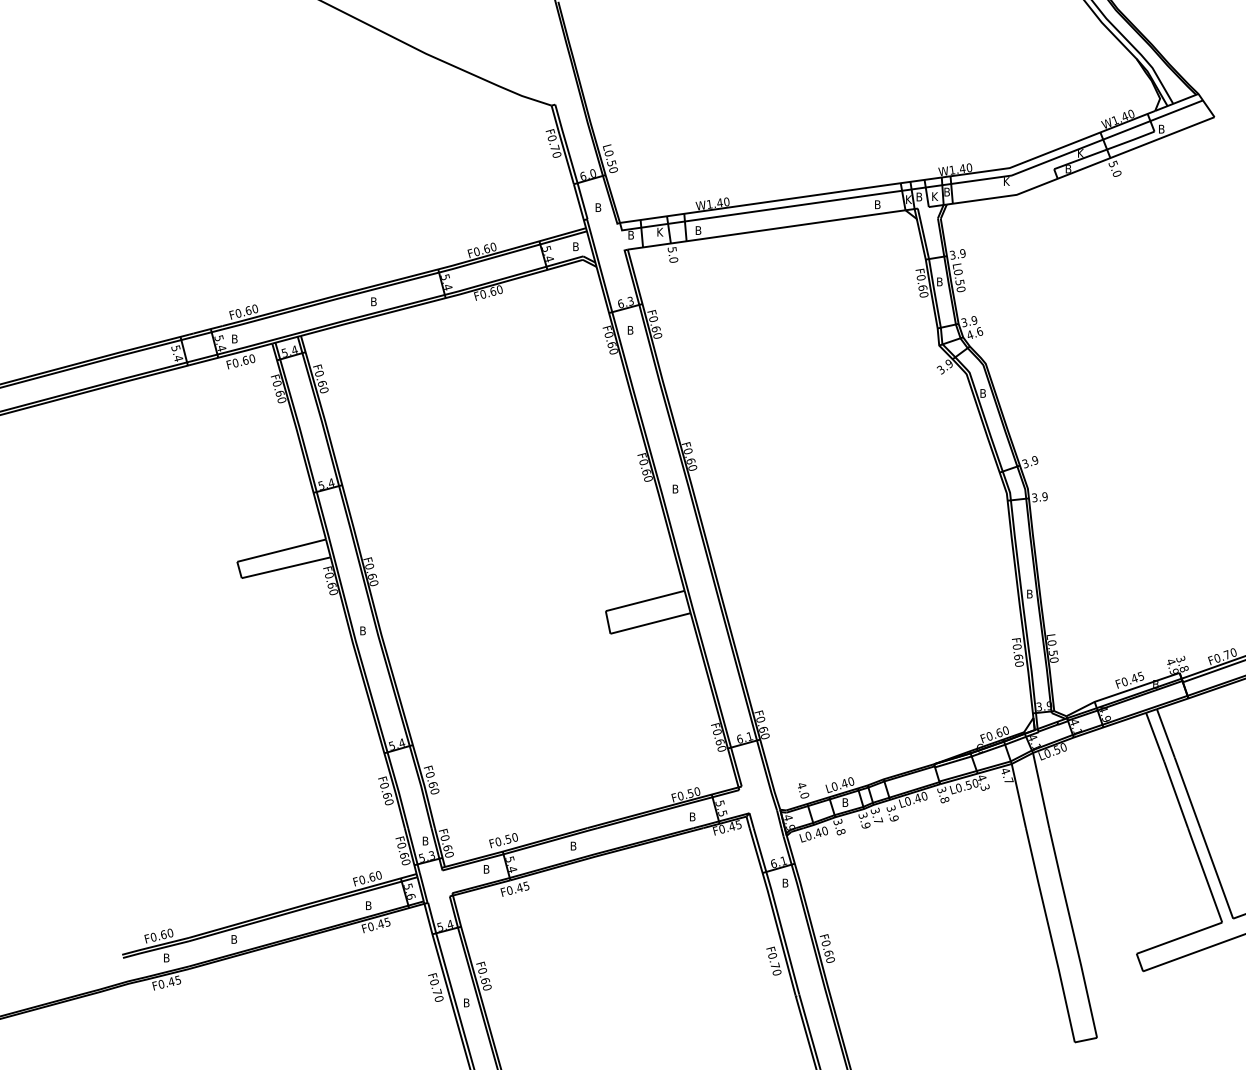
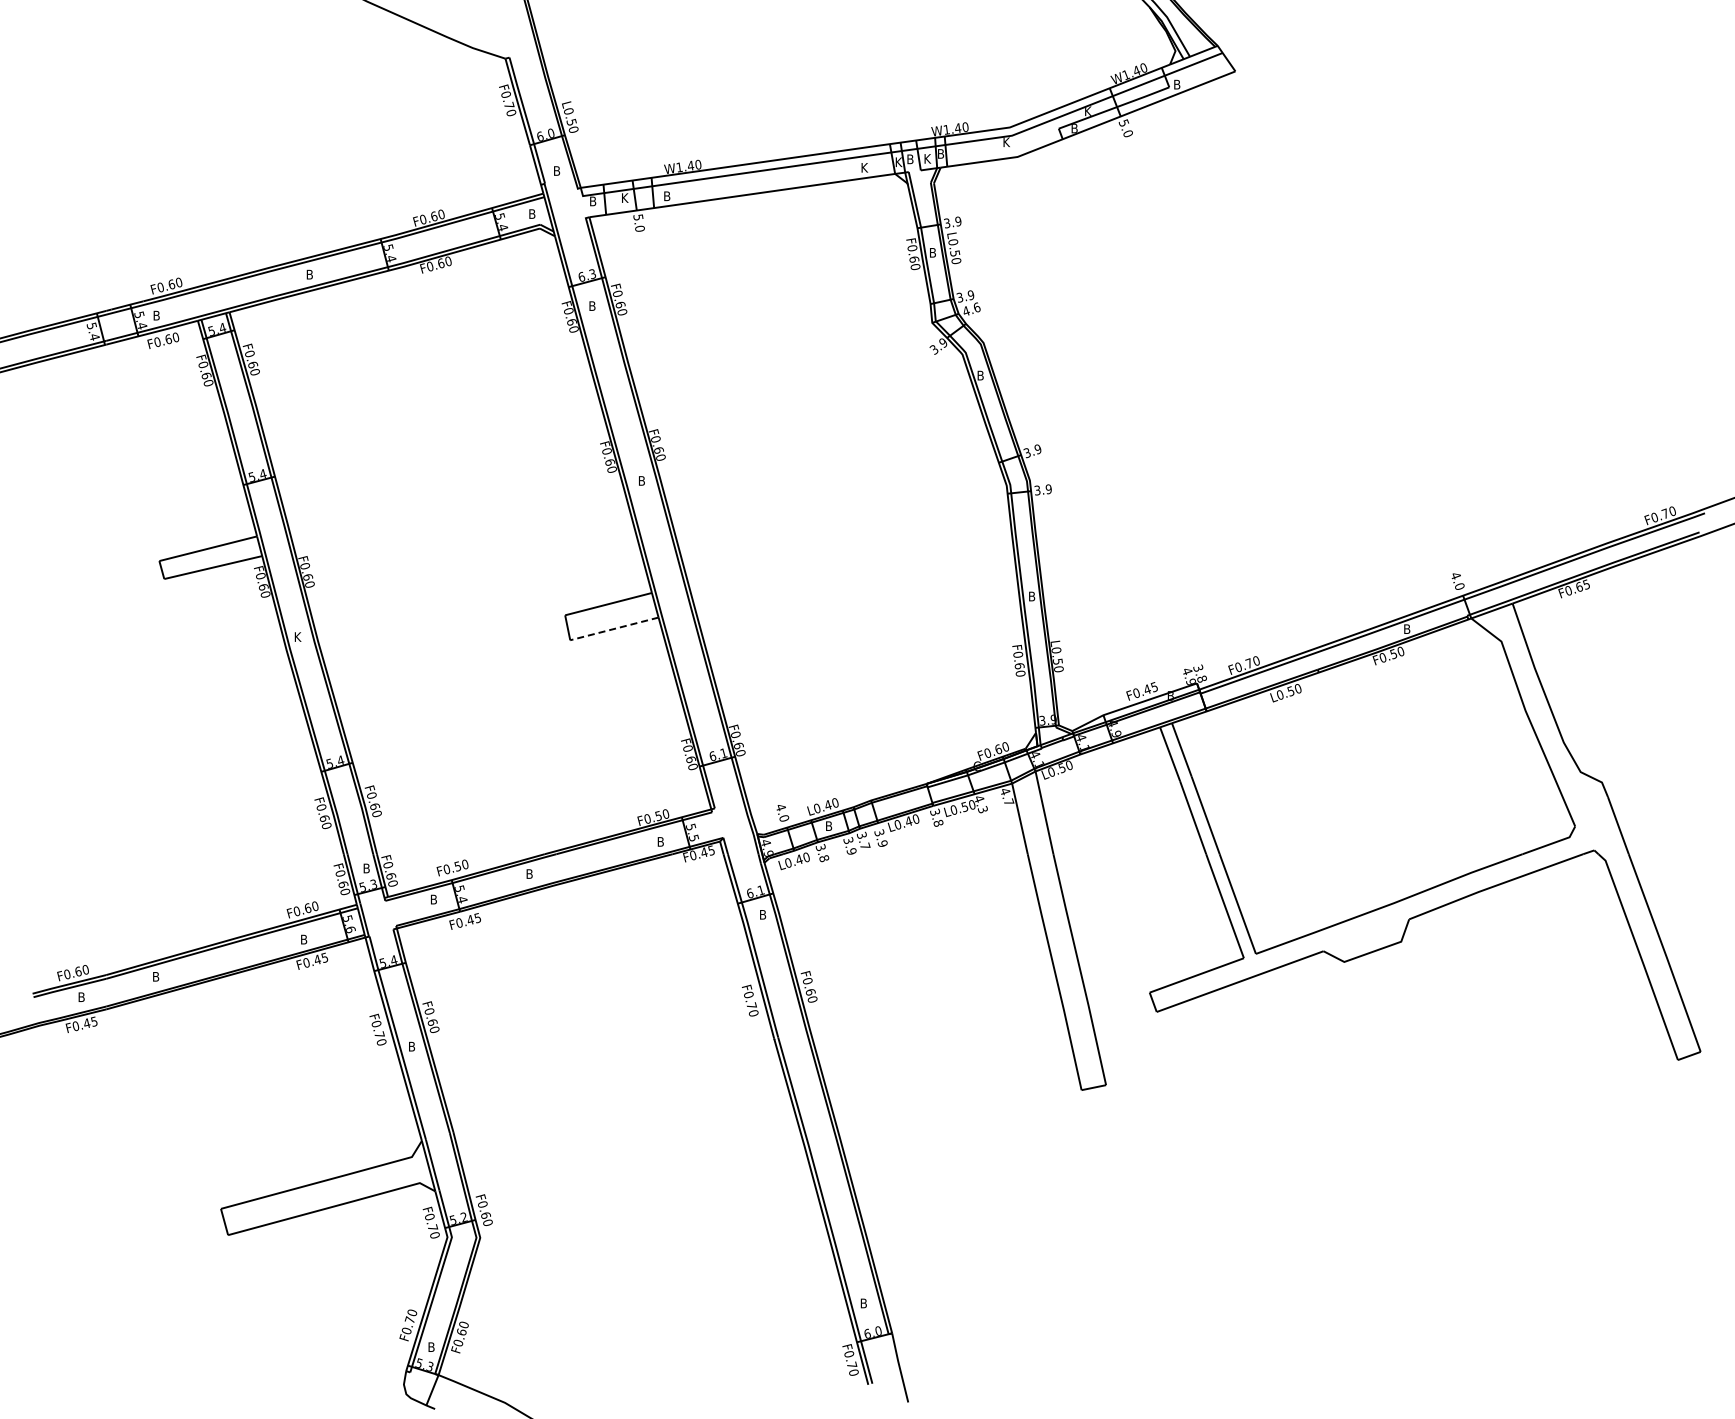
text: (878, 204) -> (865, 167), B -> K
line: (650, 623) -> (614, 628), solid -> dashed
text: (363, 630) -> (298, 636), B -> K

